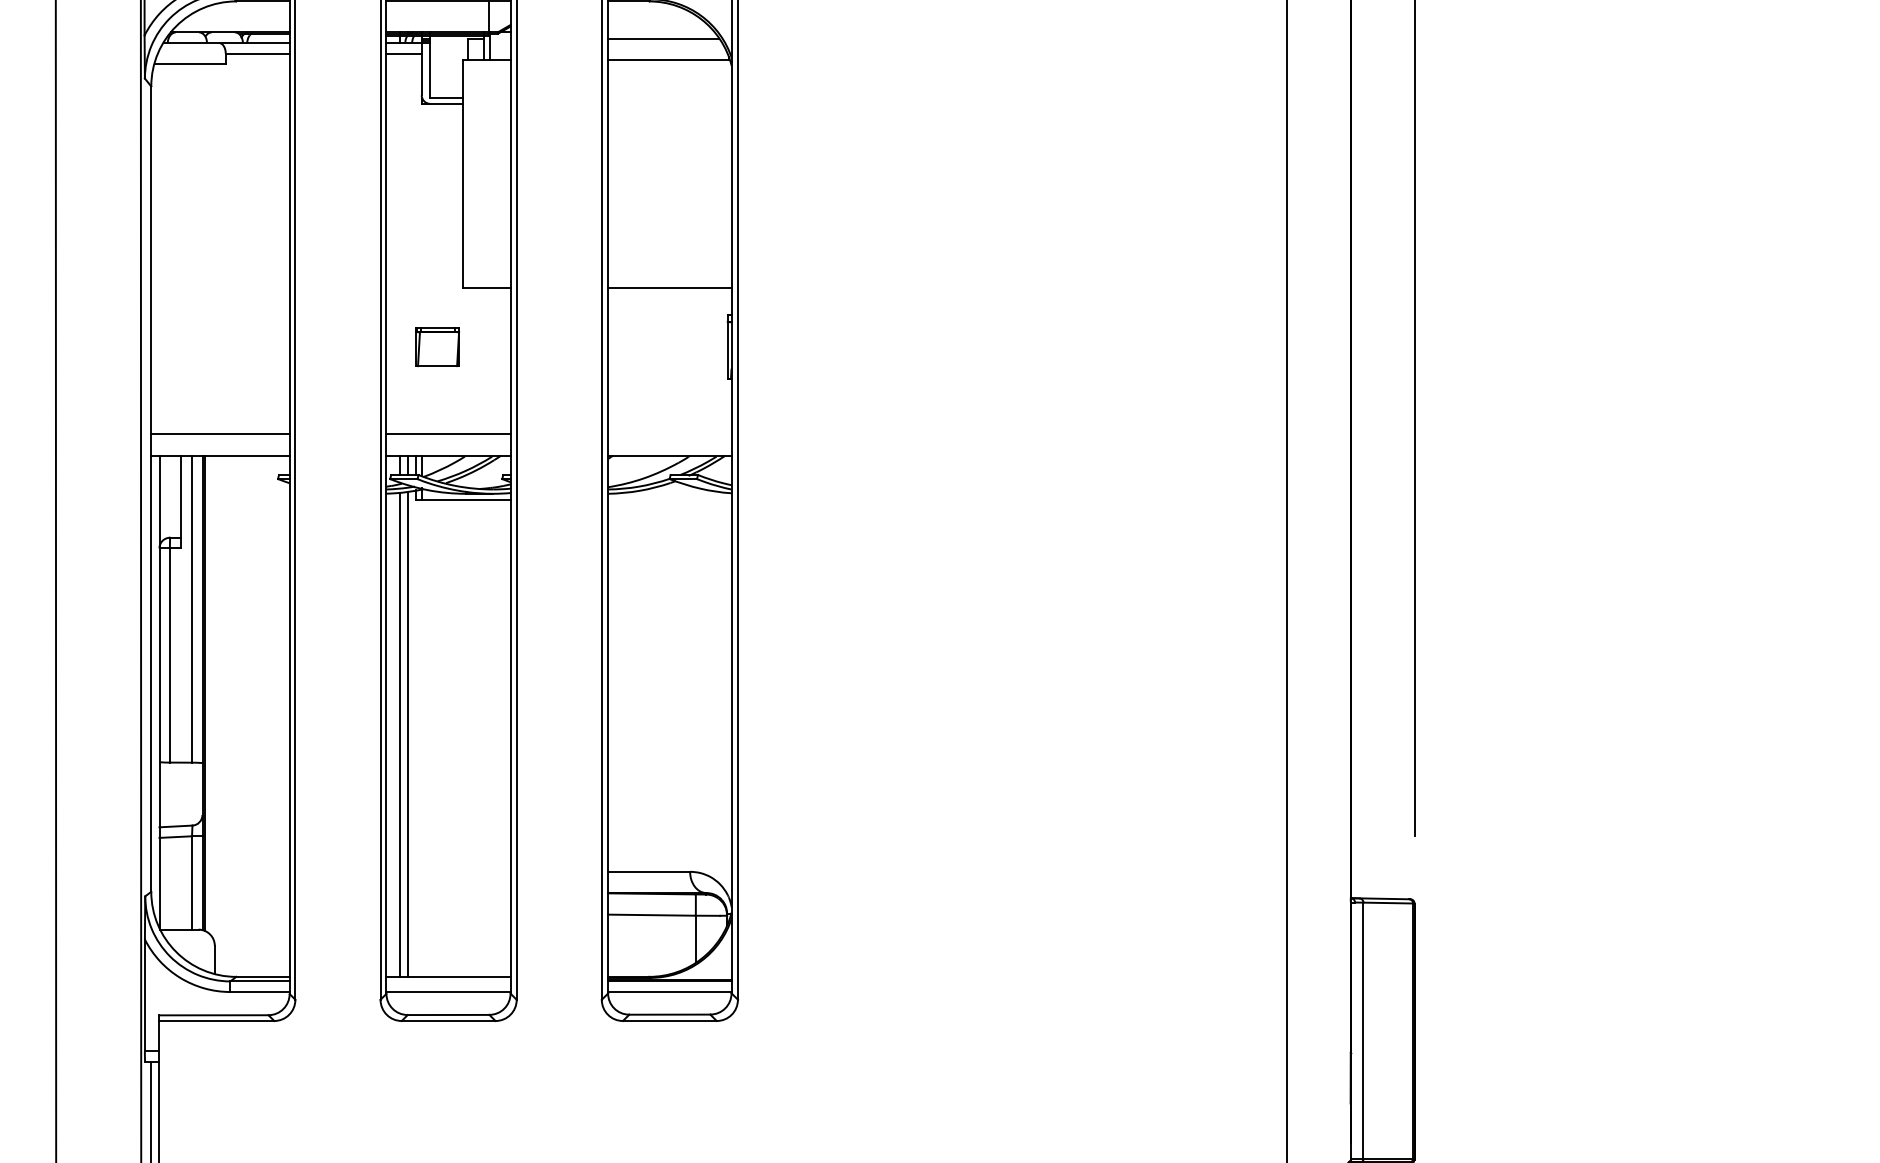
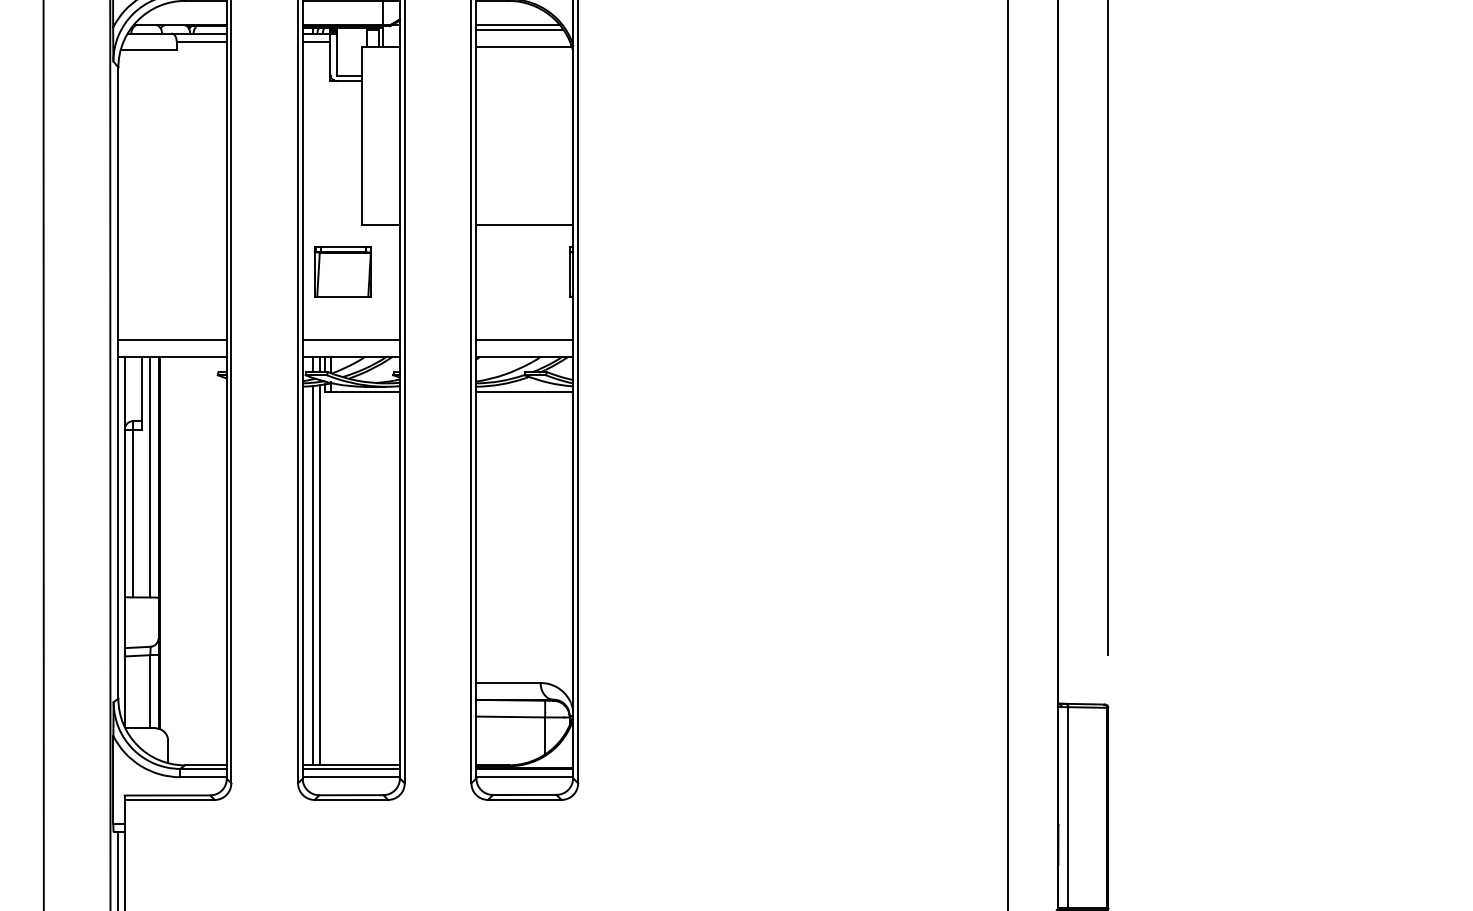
line: (661, 32) -> (518, 25), added
part: (437, 346) -> (342, 271), size x1.67
line: (669, 434) -> (524, 340), added
line: (669, 500) -> (524, 392), added
line: (448, 981) -> (351, 768), added

